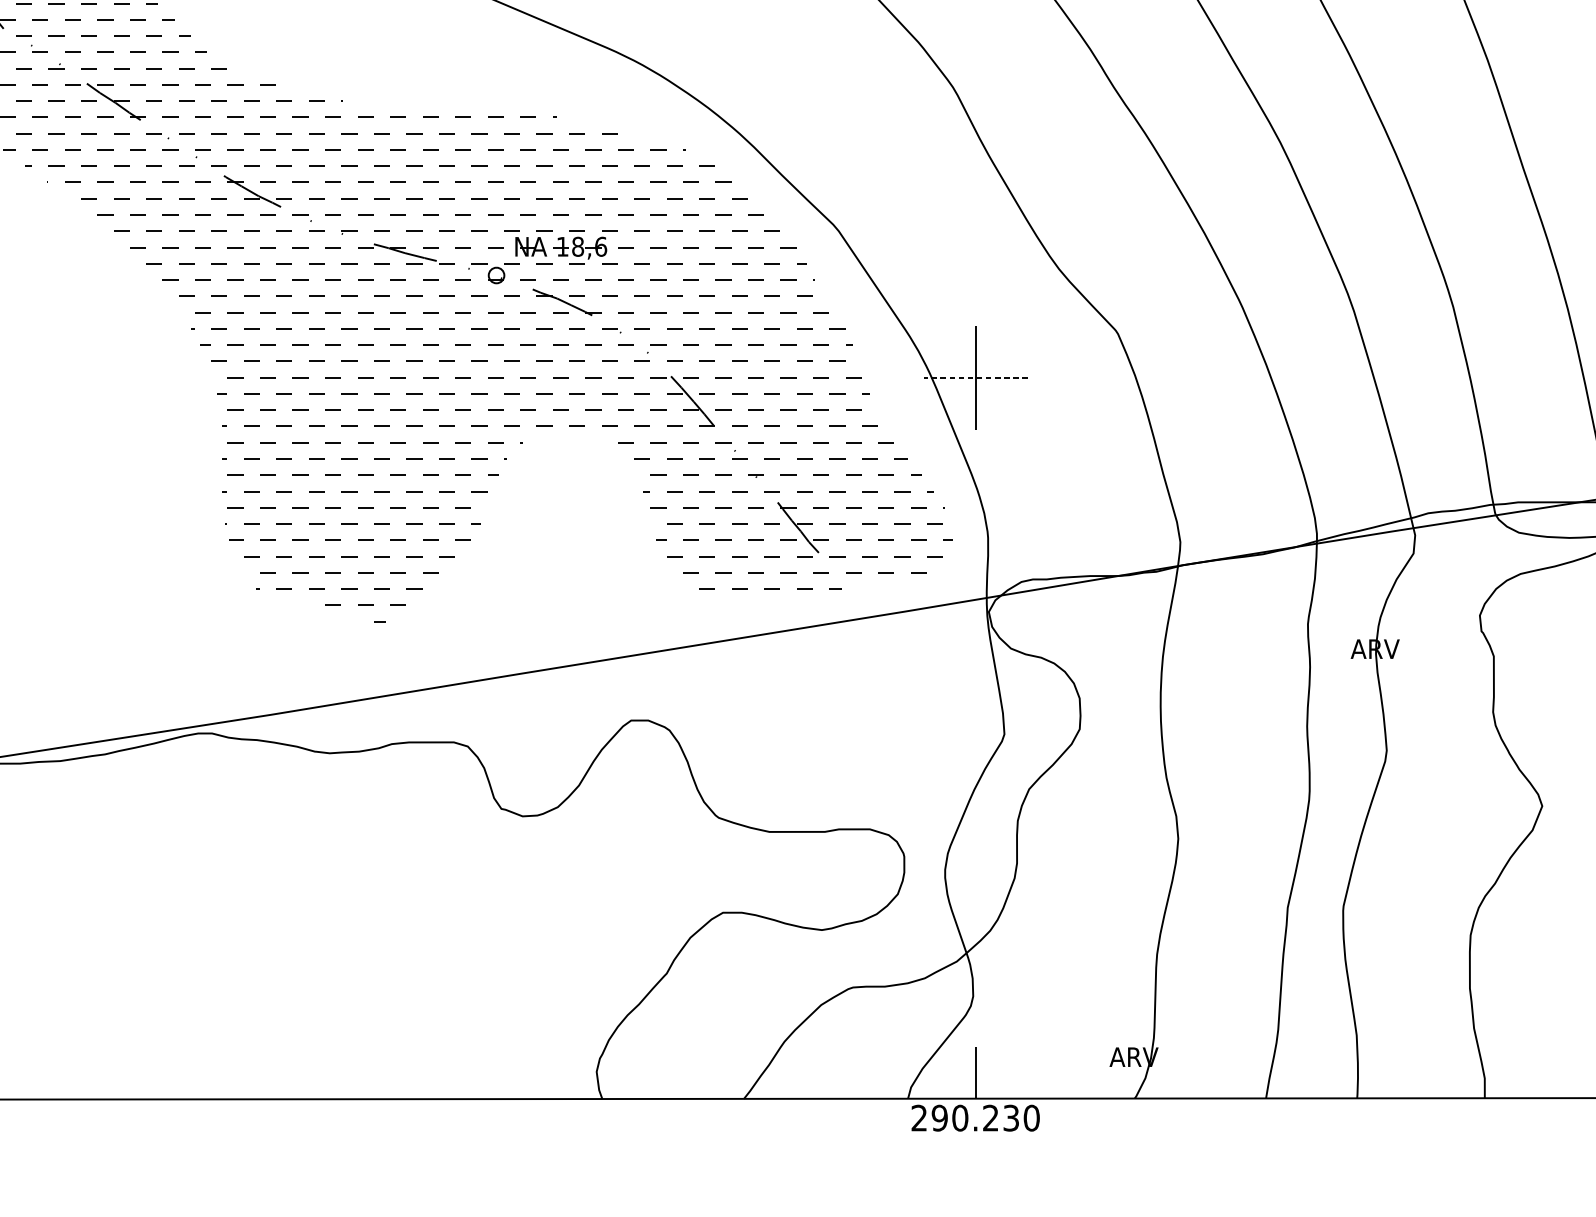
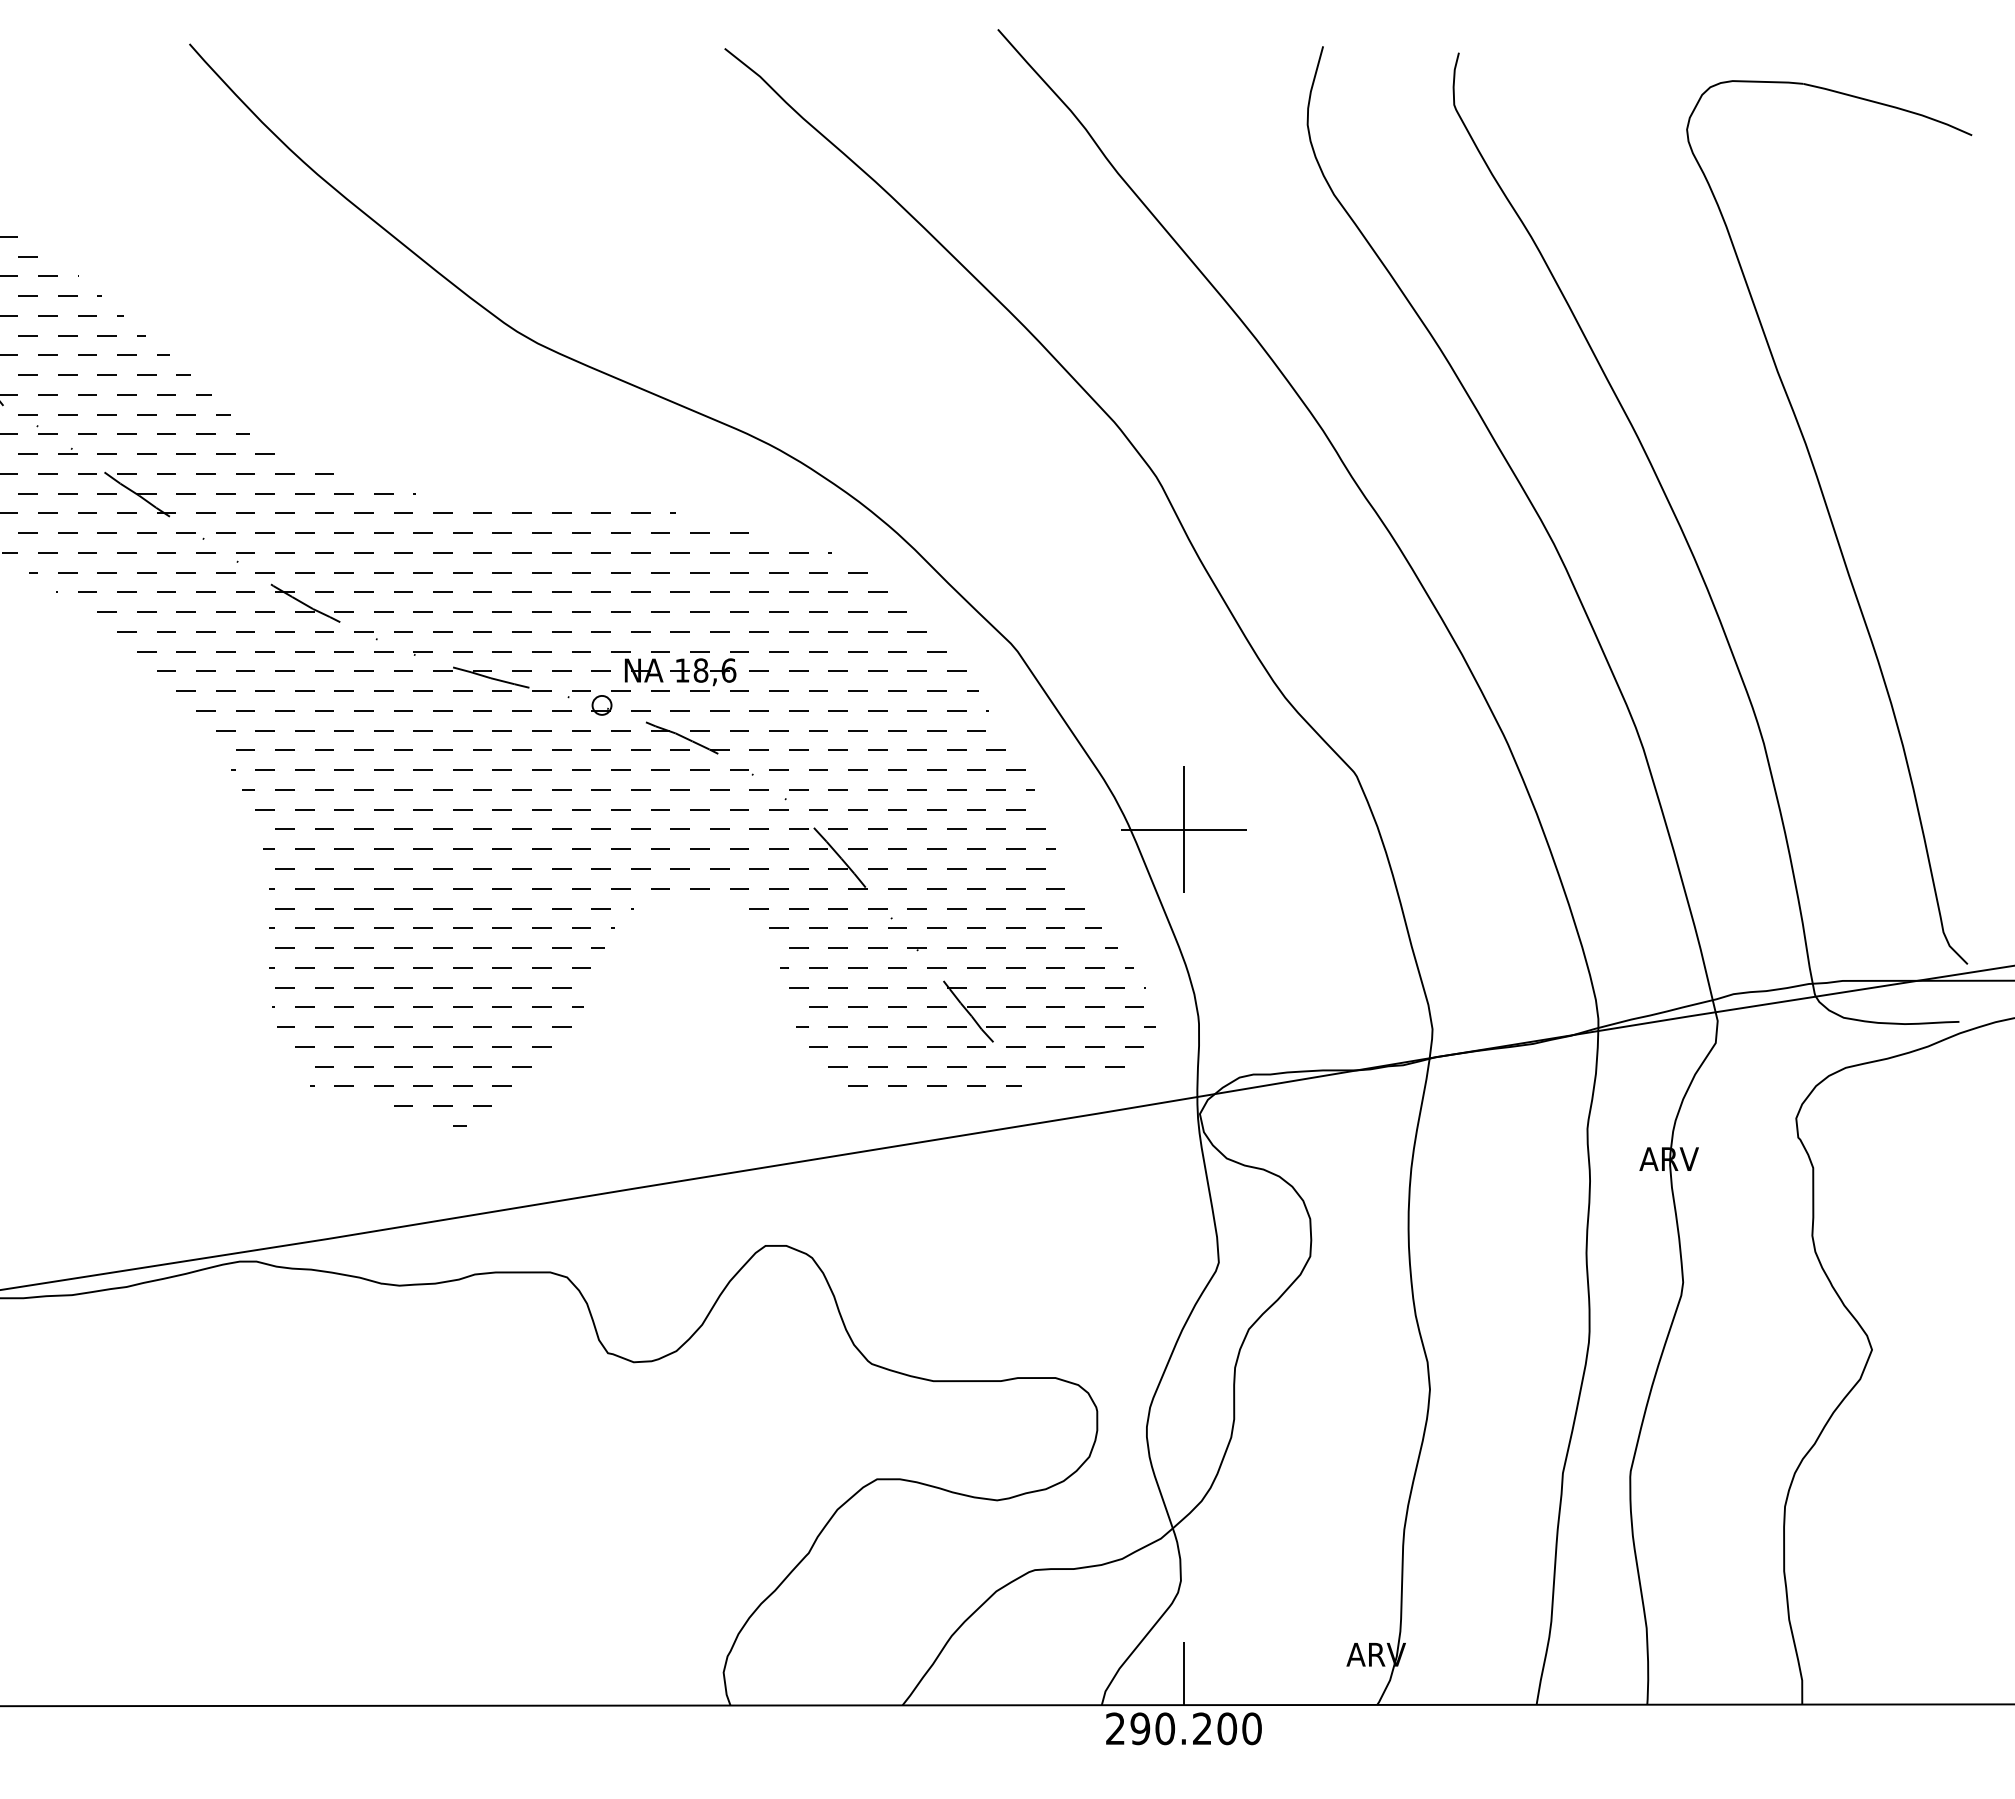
line: (975, 377) -> (1183, 829), dashed -> solid
text: (1011, 1117) -> (1227, 1728), 290.230 -> 290.200

